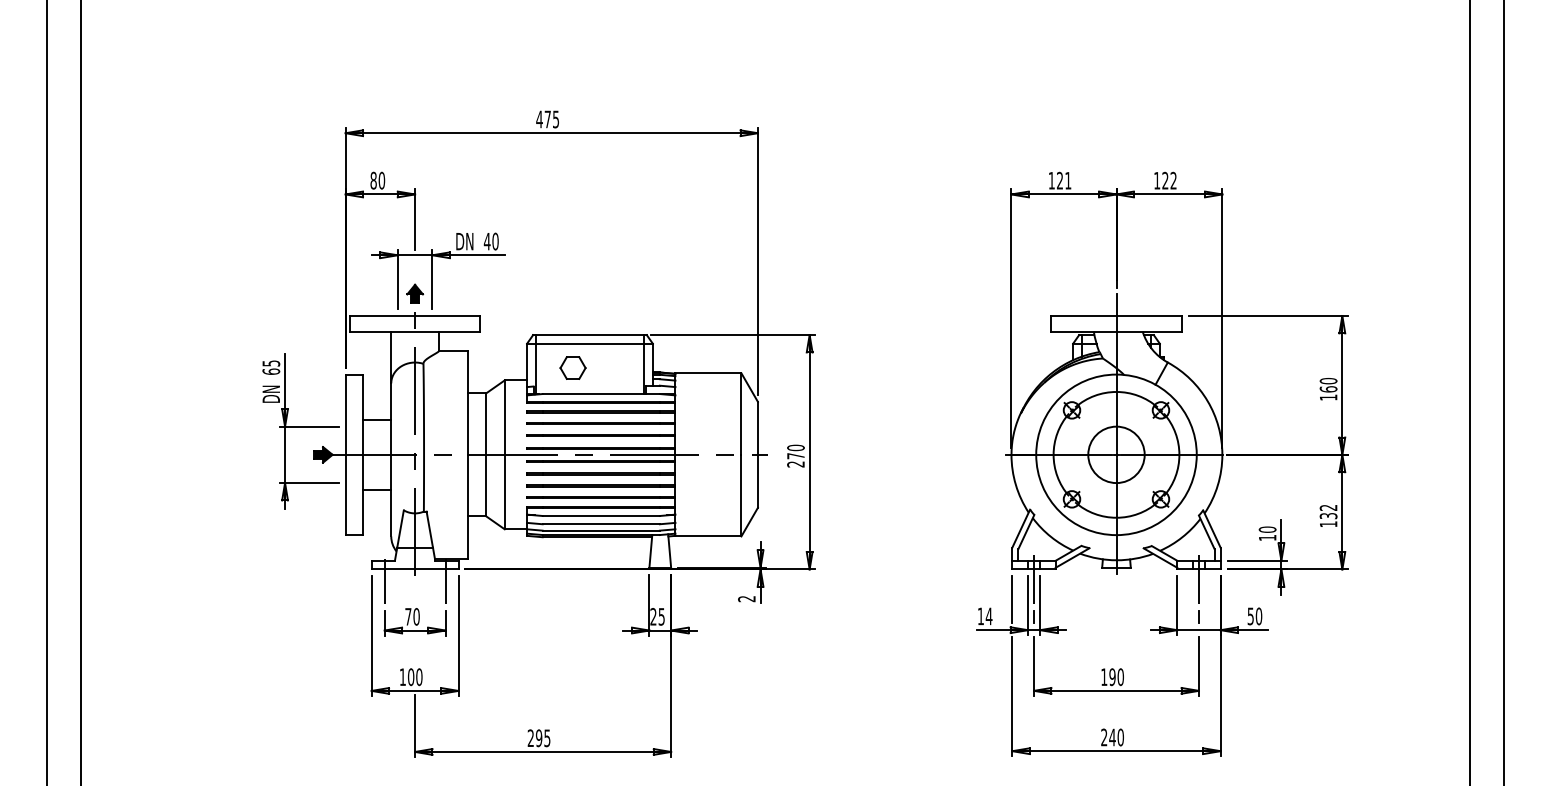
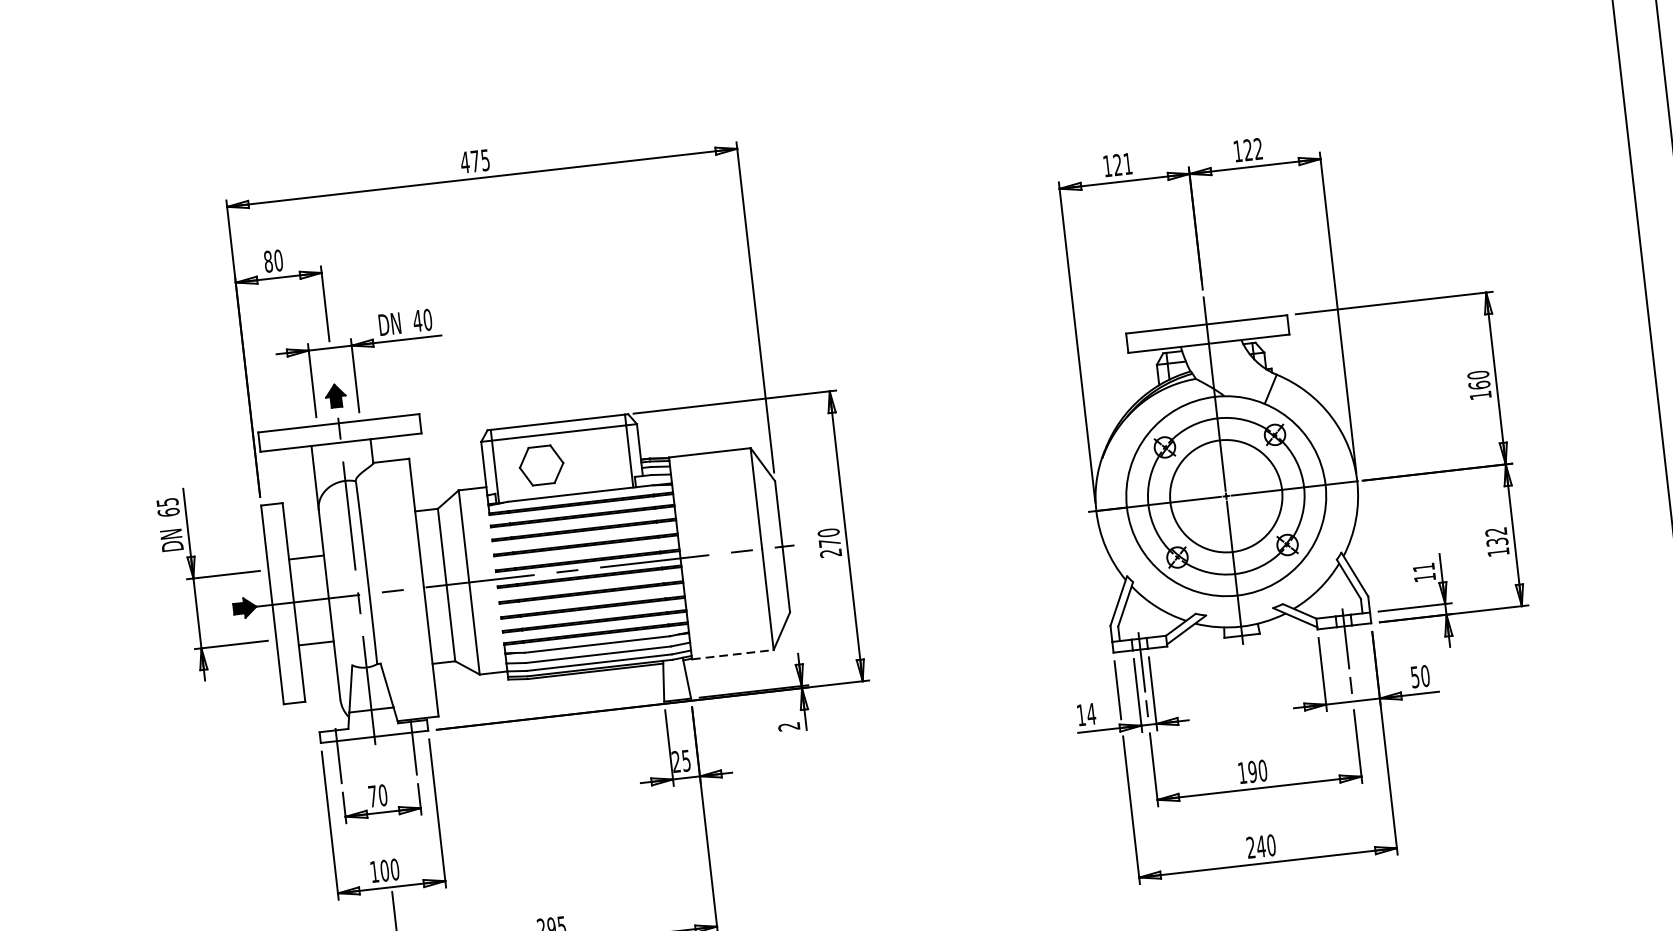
part: (572, 367) -> (540, 464), size x1.4
circle: (1116, 454) -> (1226, 495), size x1.6
text: (1267, 529) -> (1423, 567), 10 -> 11
line: (708, 536) -> (732, 654), solid -> dashed

